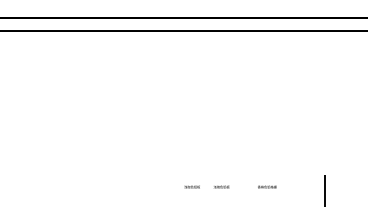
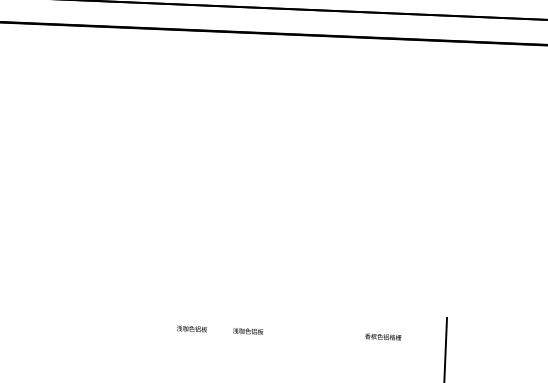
text: (267, 186) -> (383, 335), moved

